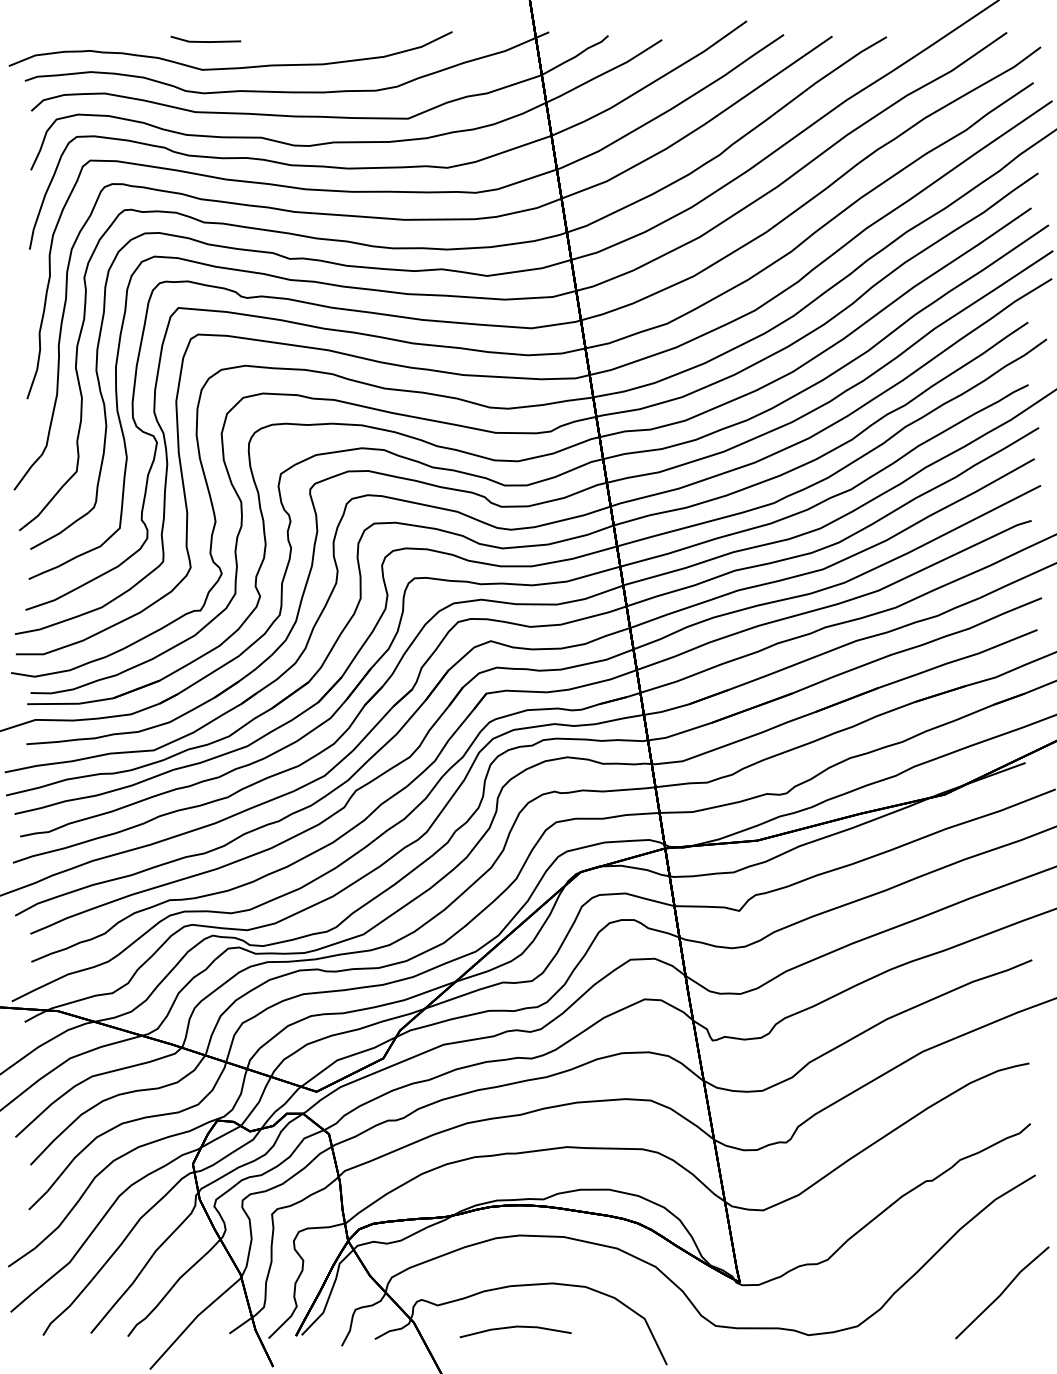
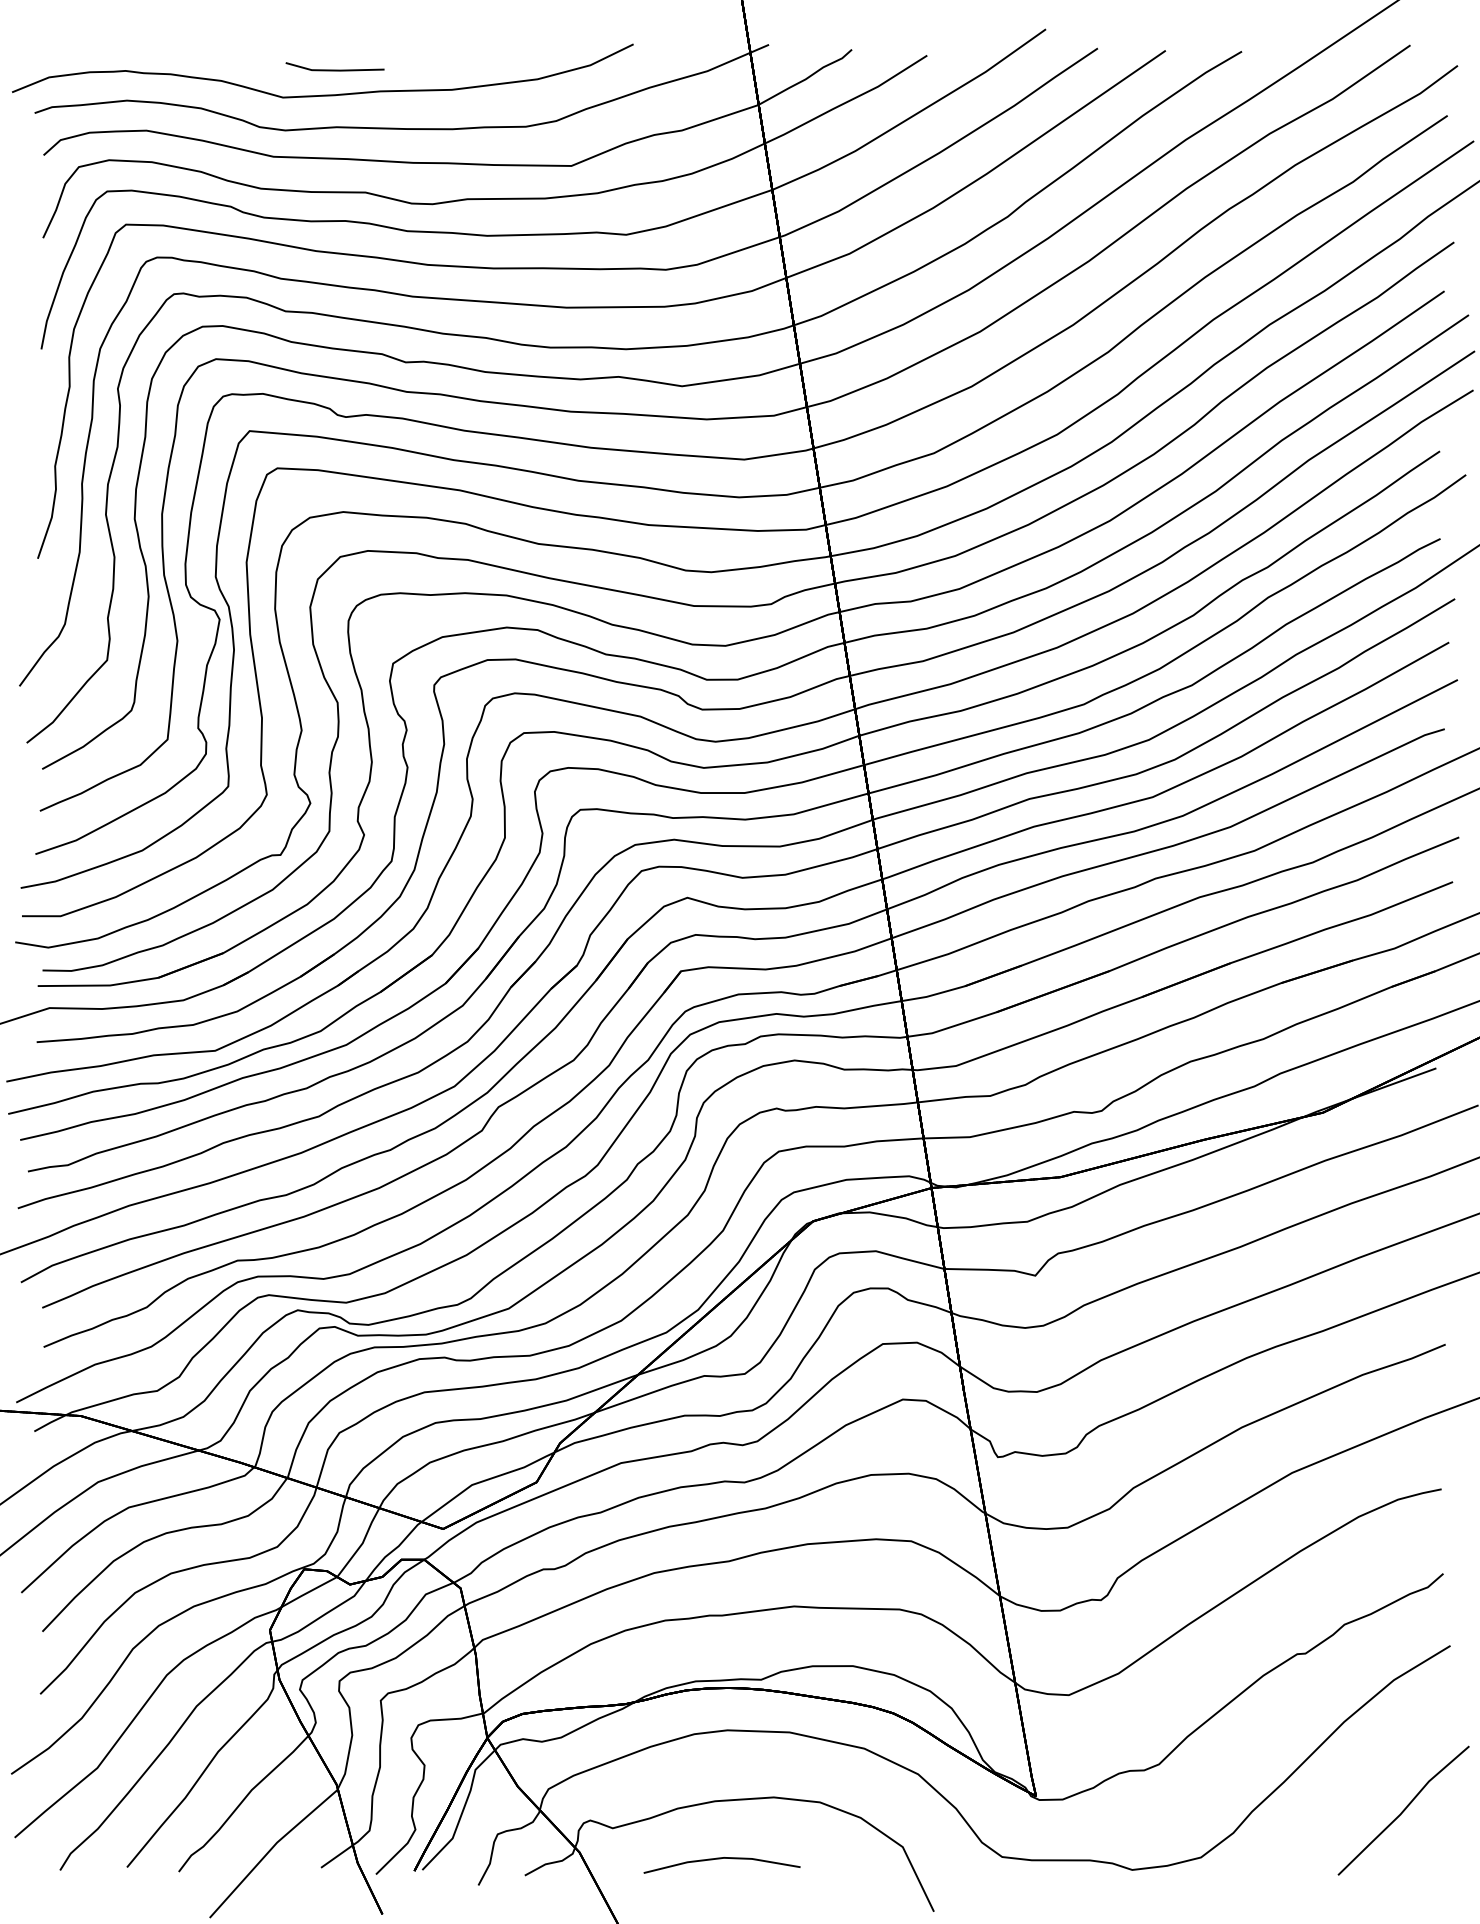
part: (205, 39) -> (334, 66), moved

